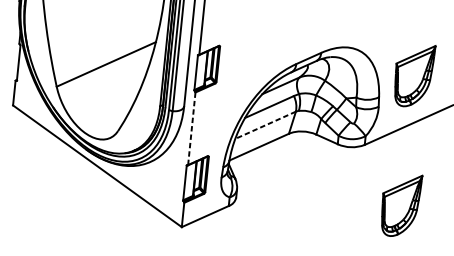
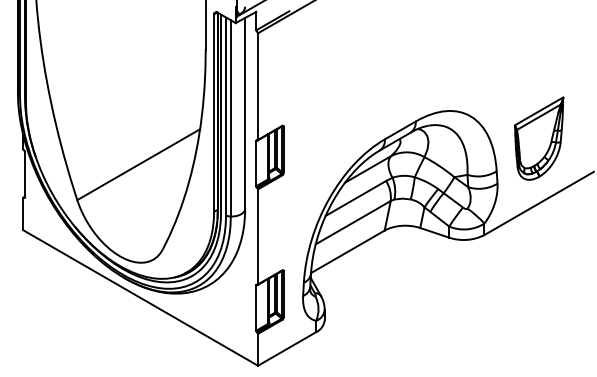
line: (265, 125) -> (352, 222), dashed -> solid
line: (192, 128) -> (258, 236), dashed -> solid
part: (401, 205) -> (539, 308), removed

